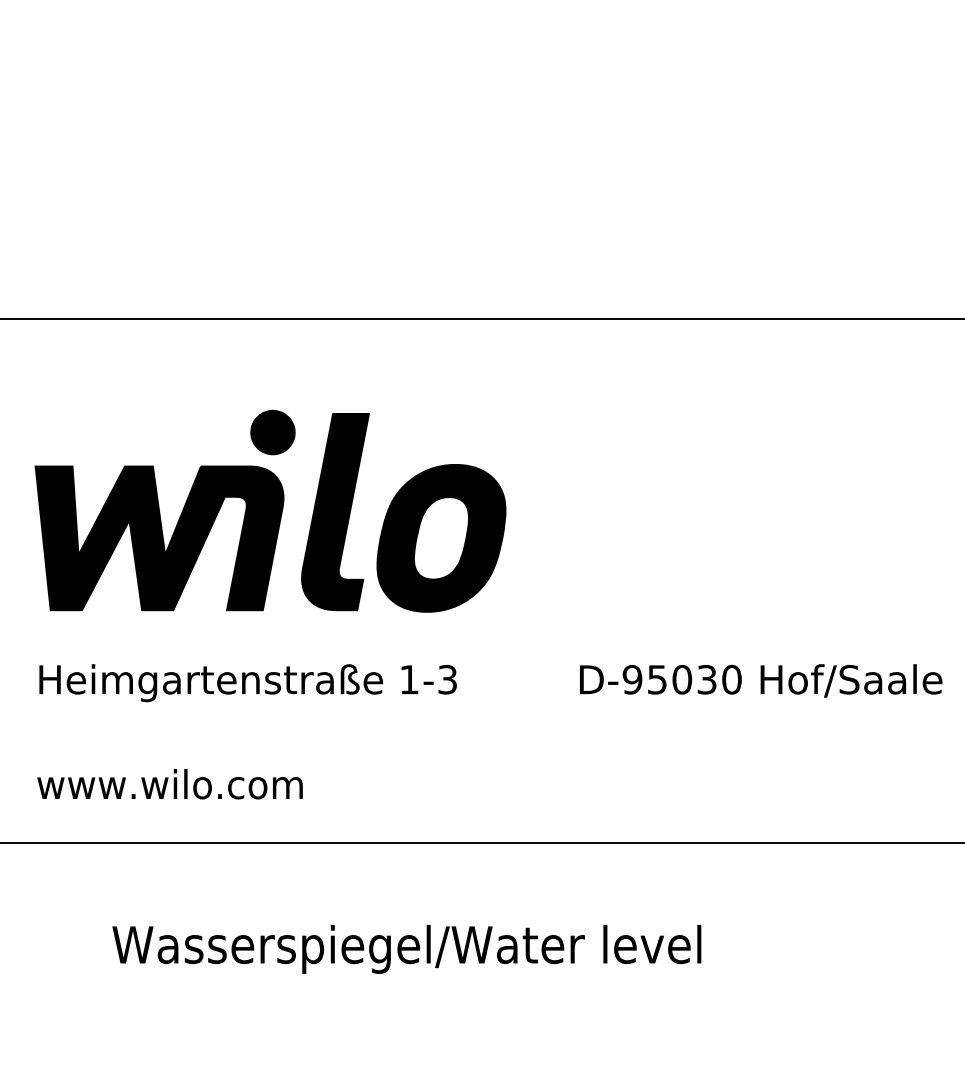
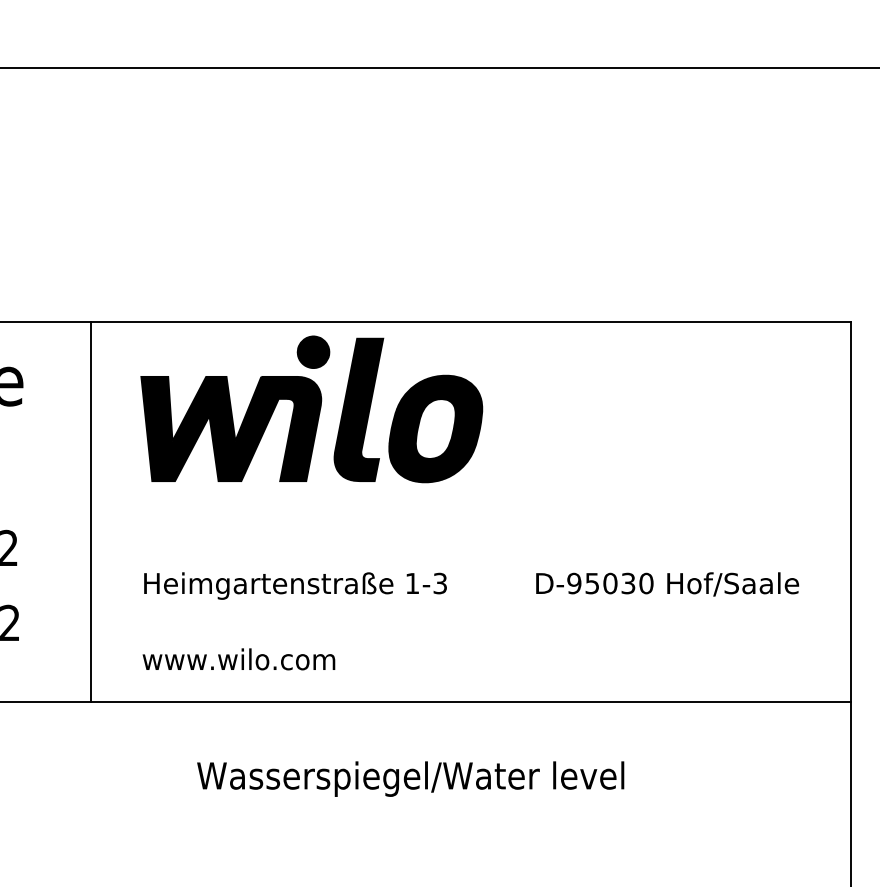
part: (270, 511) -> (311, 409), moved

